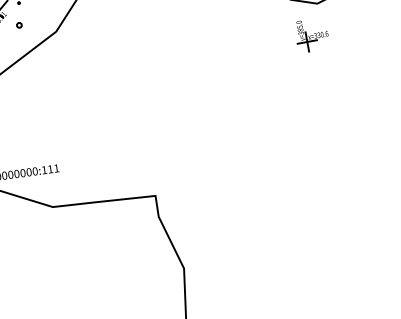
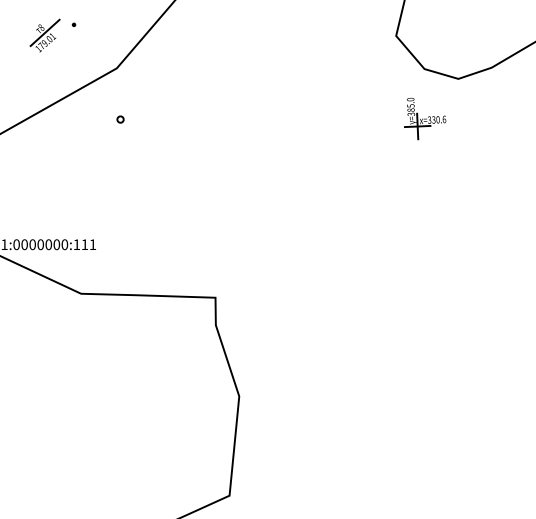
part: (19, 25) -> (120, 119), moved
part: (312, 35) -> (425, 118), moved

